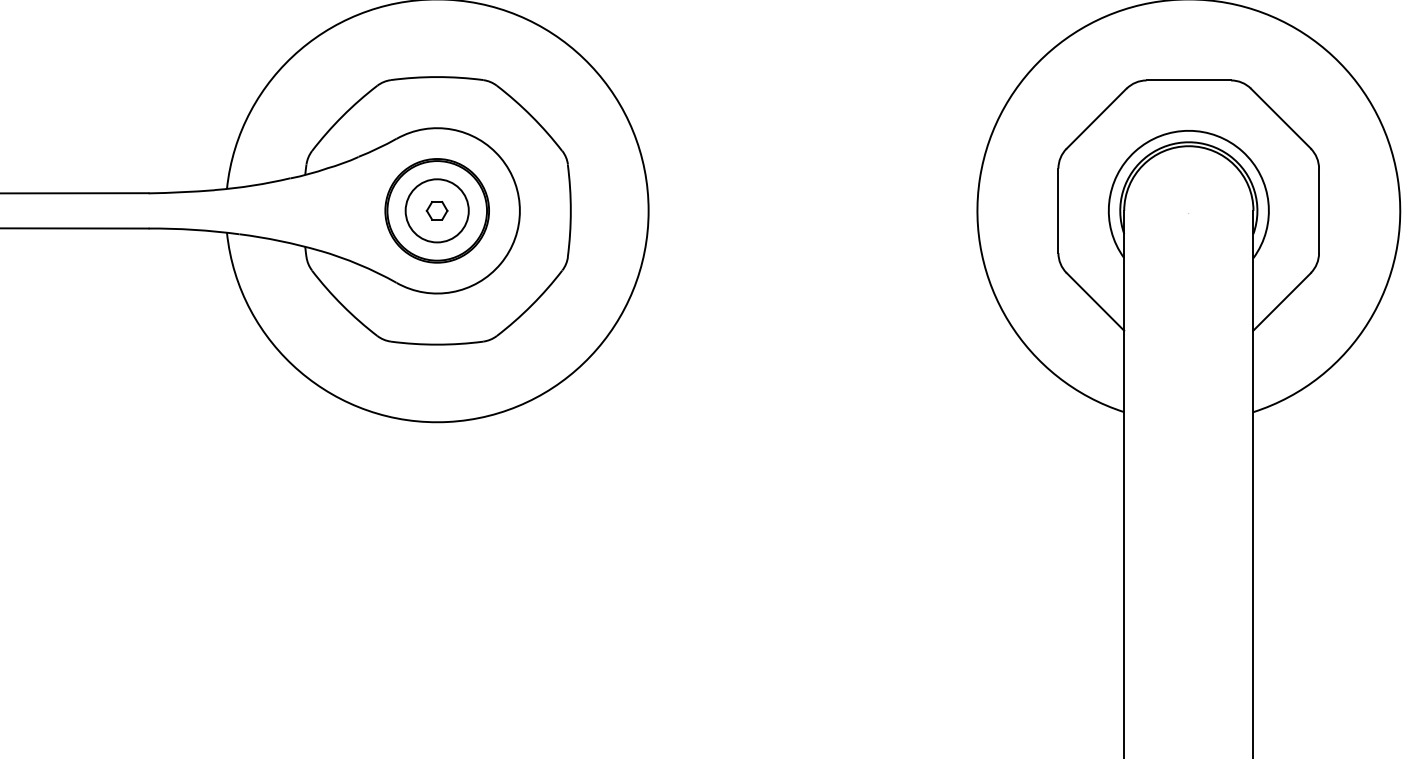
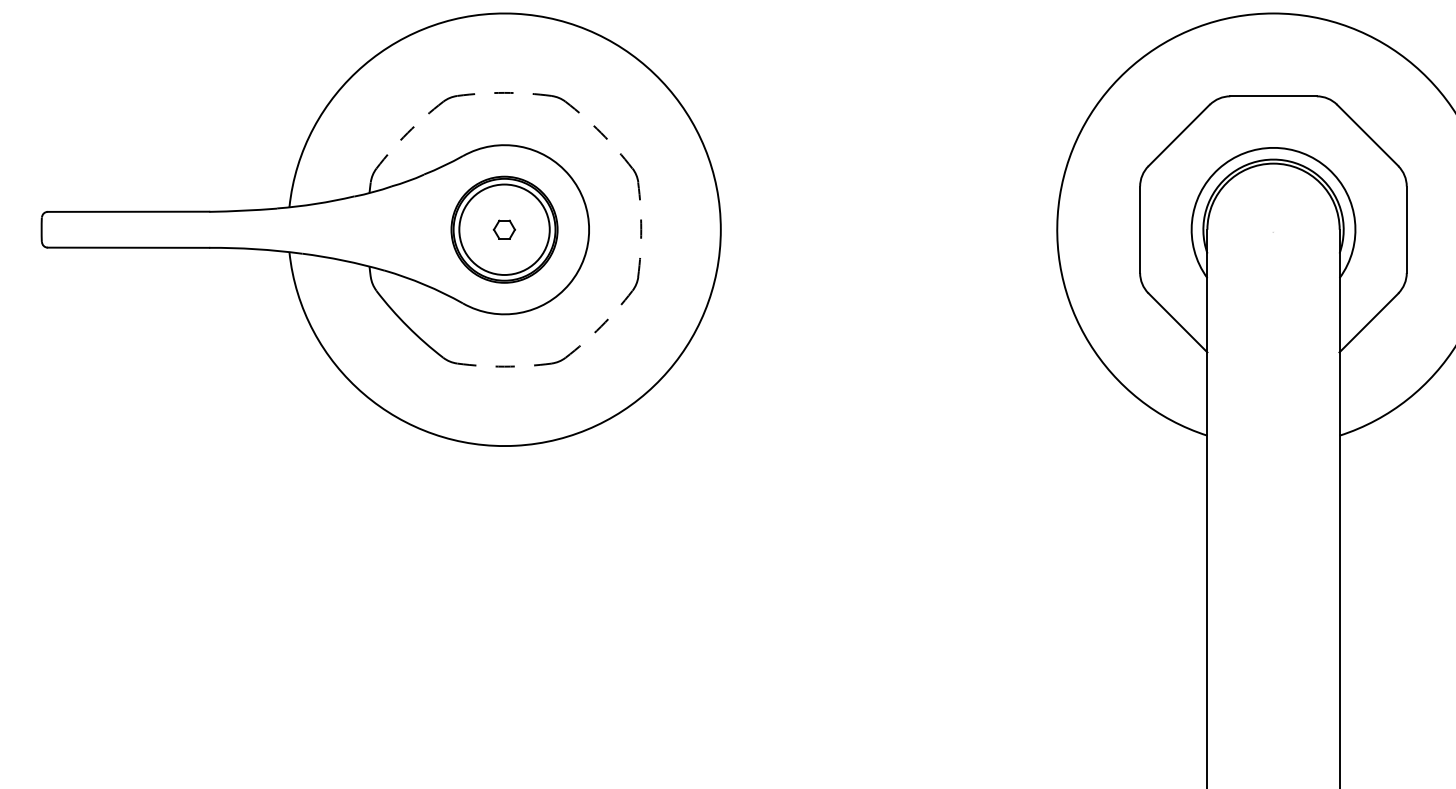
arc: (437, 76) -> (504, 92), solid -> dashed
arc: (342, 115) -> (407, 132), solid -> dashed
arc: (531, 115) -> (601, 132), solid -> dashed
circle: (437, 210) -> (504, 229), size x1.4
arc: (571, 210) -> (641, 229), solid -> dashed
arc: (531, 305) -> (601, 326), solid -> dashed
arc: (437, 344) -> (504, 366), solid -> dashed

